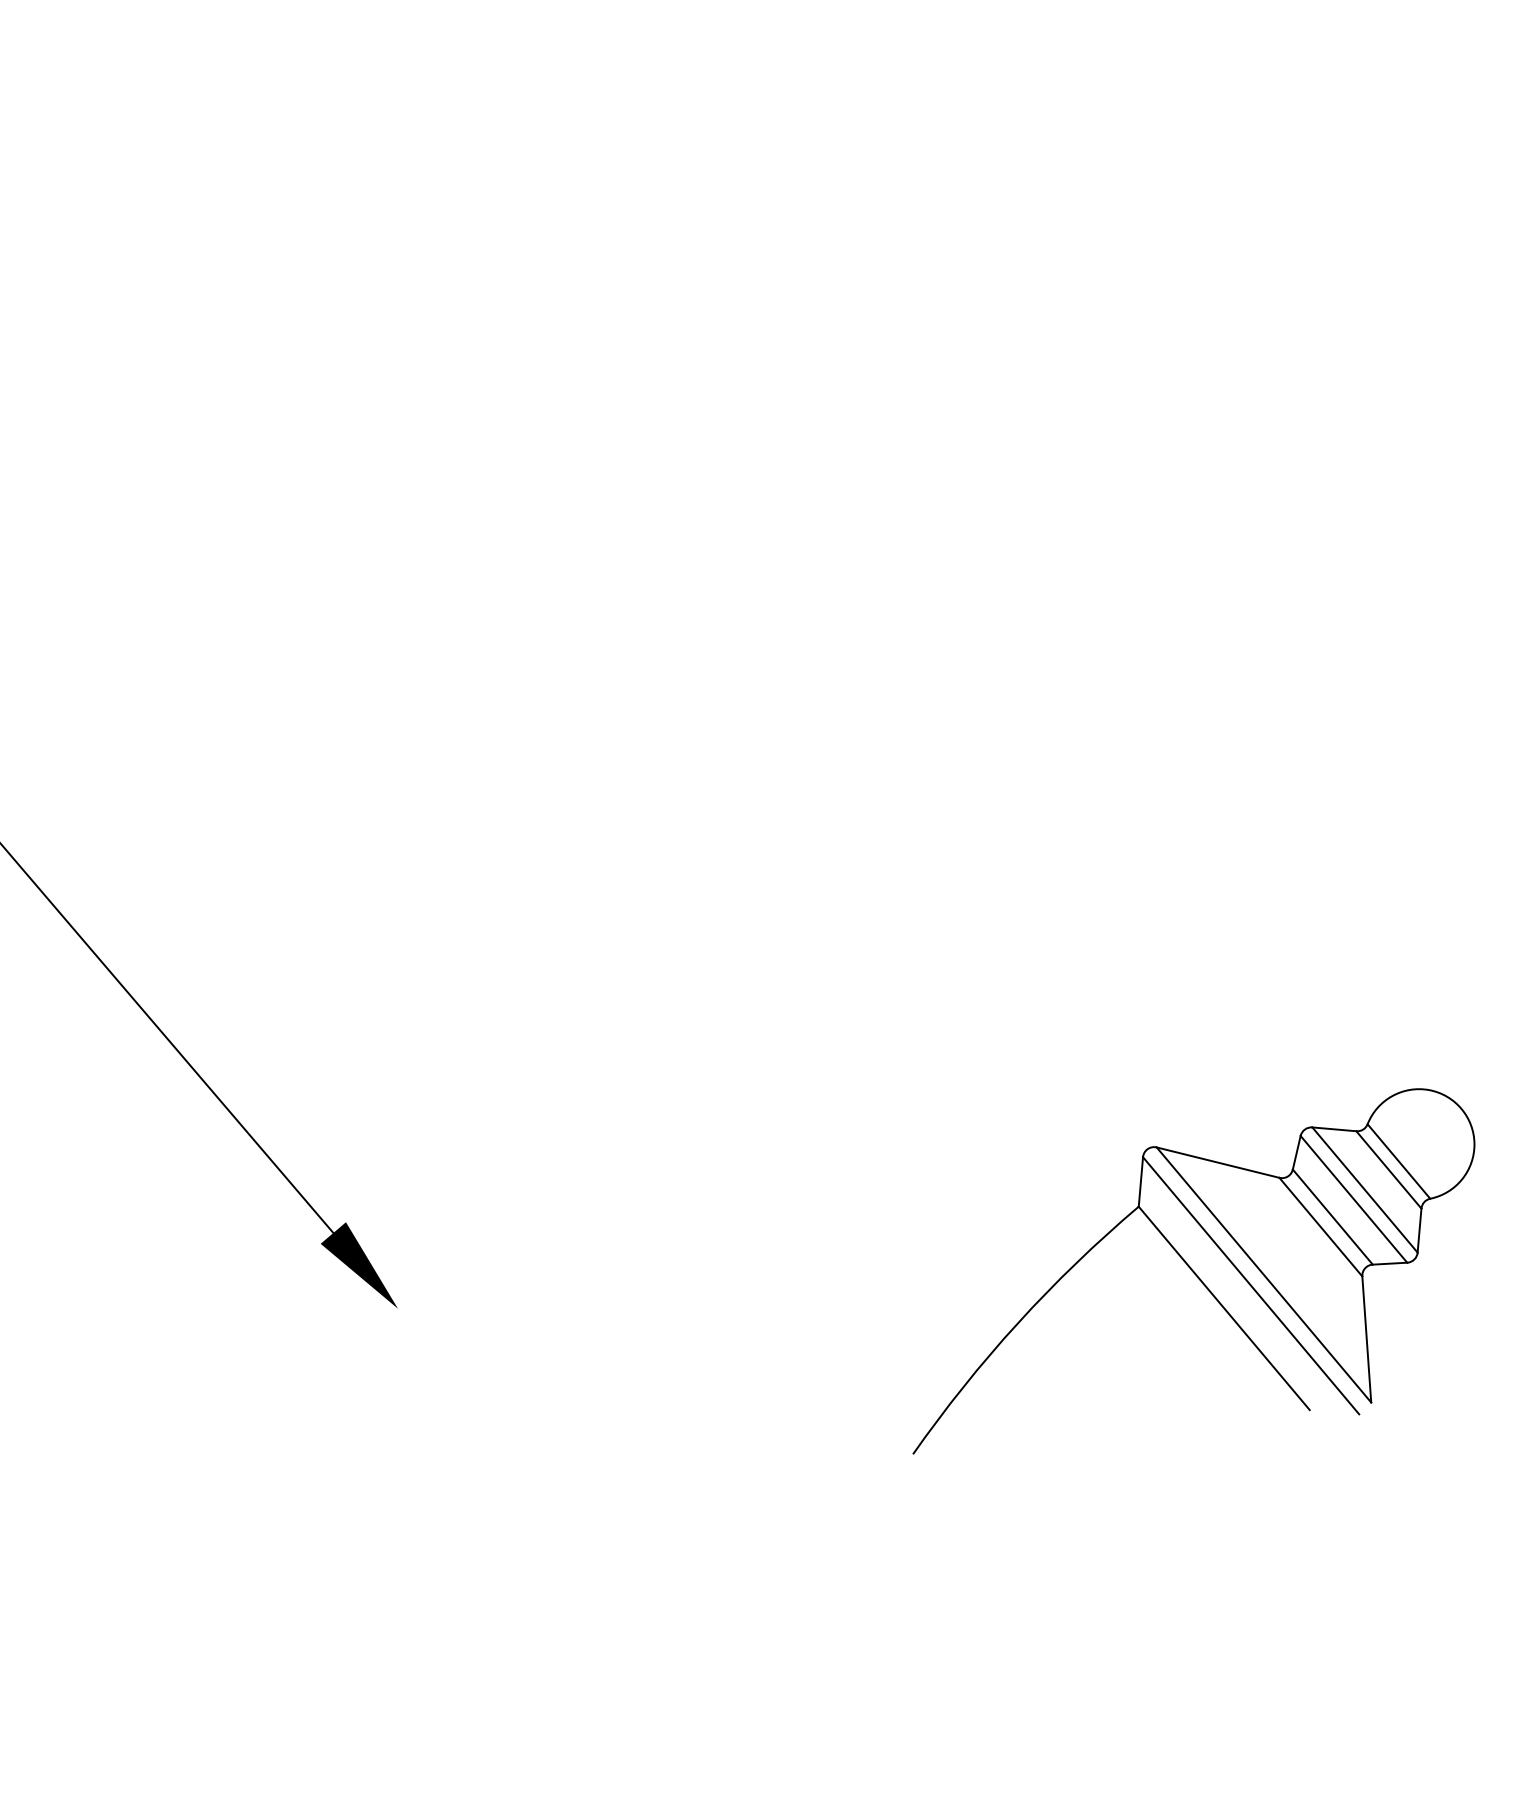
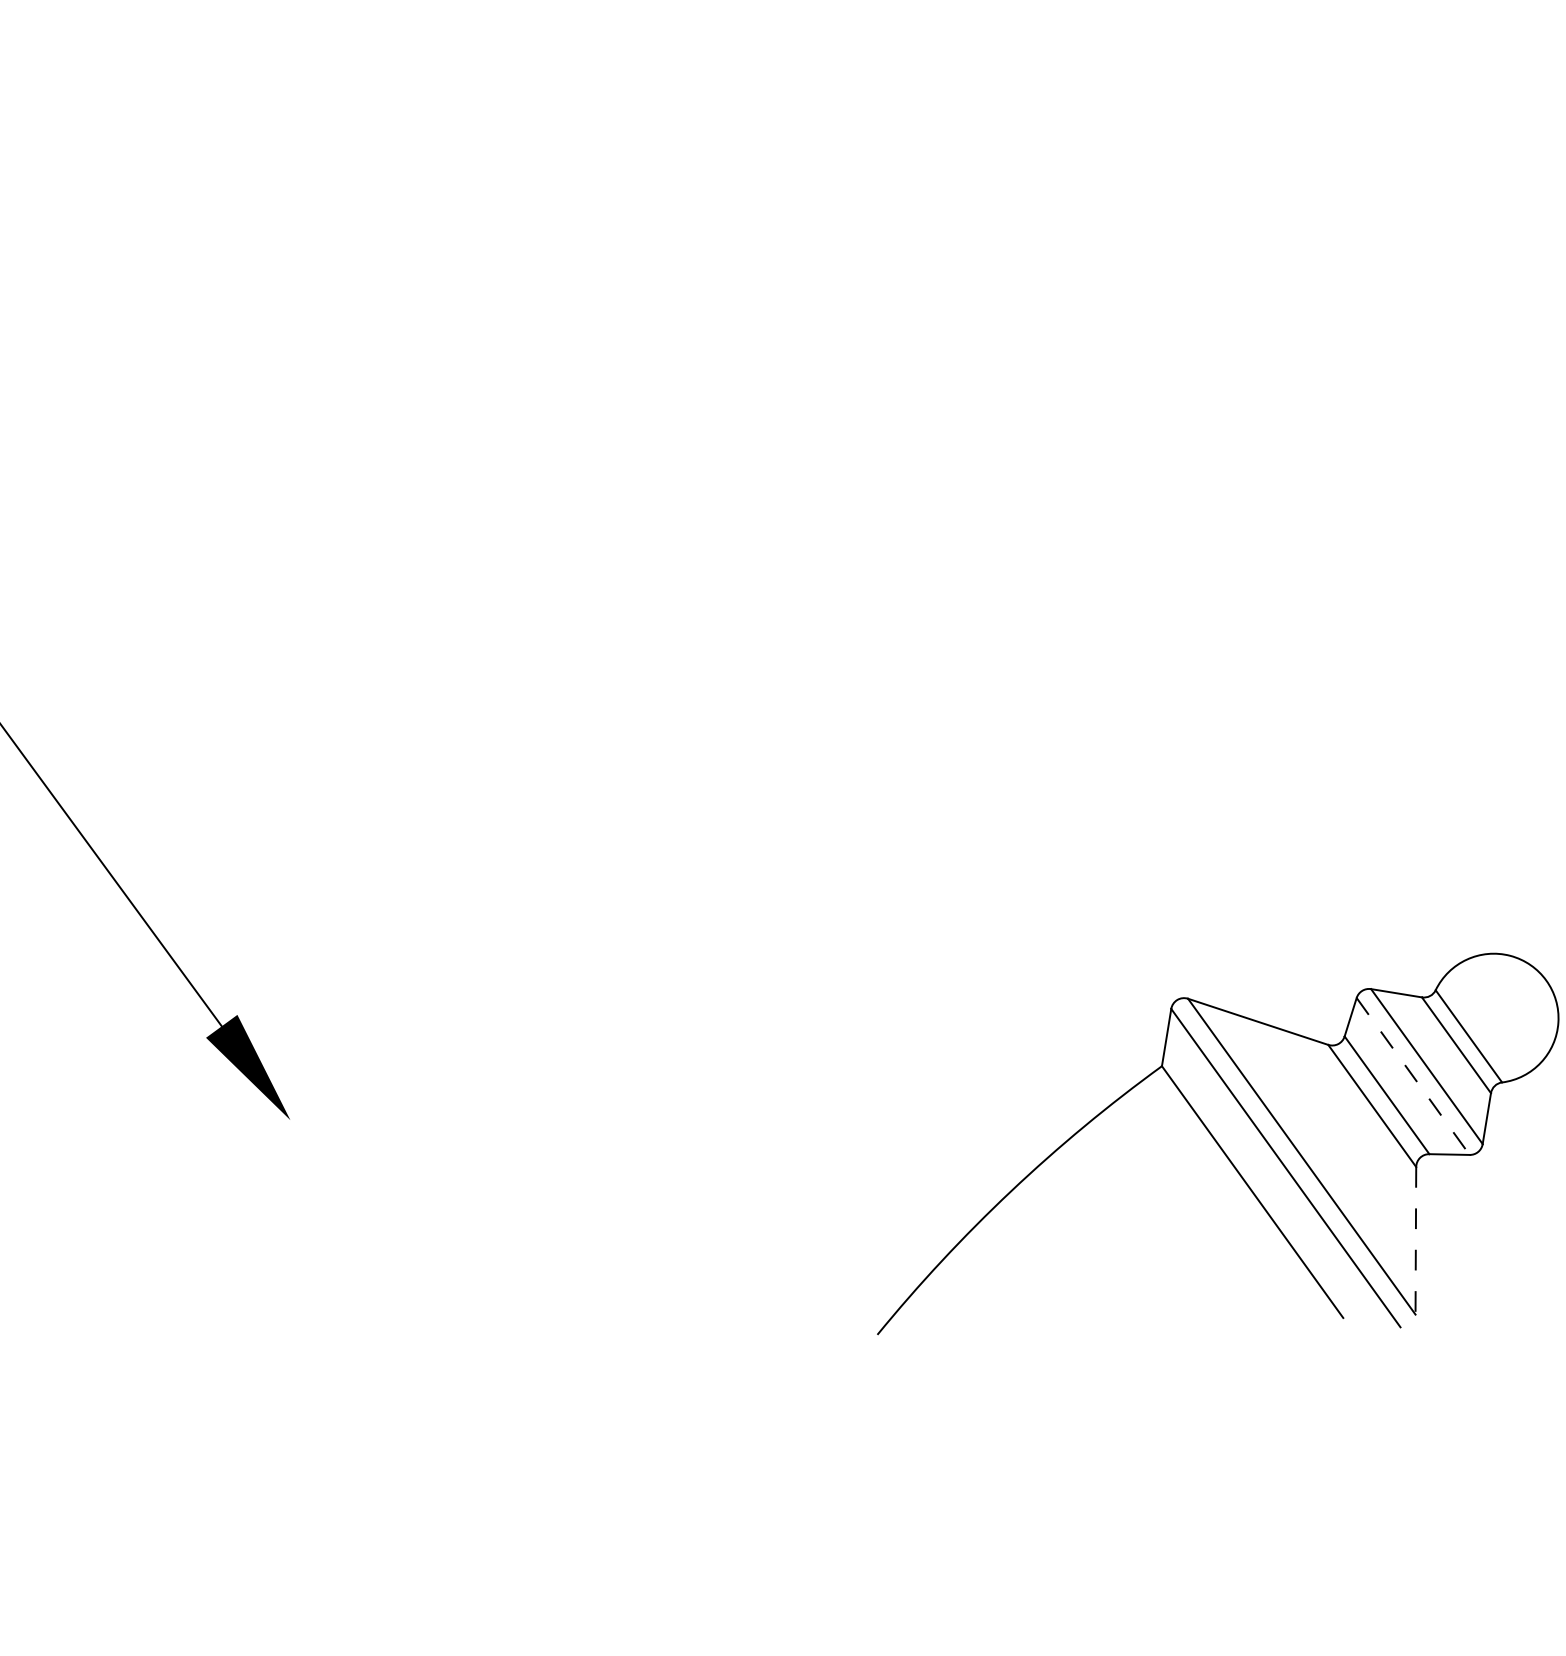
line: (1353, 1199) -> (1412, 1076), solid -> dashed
line: (1366, 1340) -> (1415, 1241), solid -> dashed

